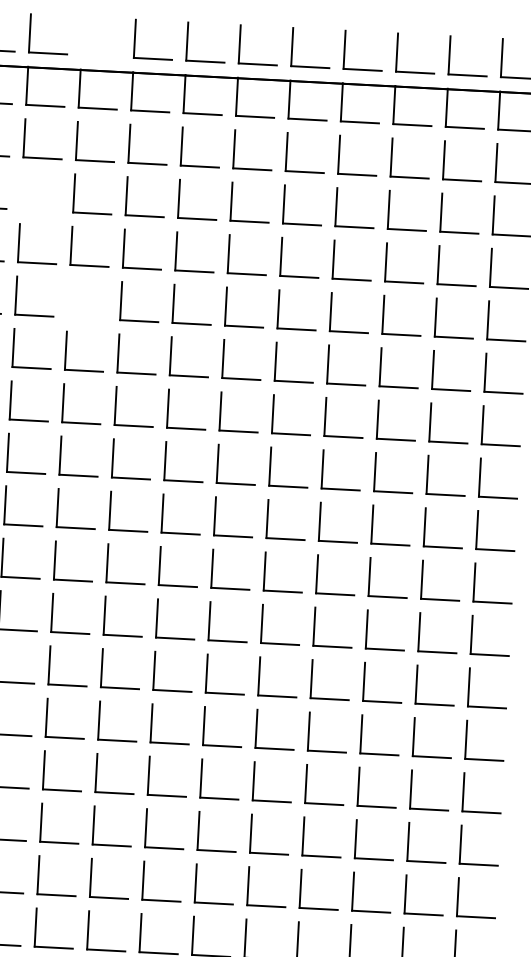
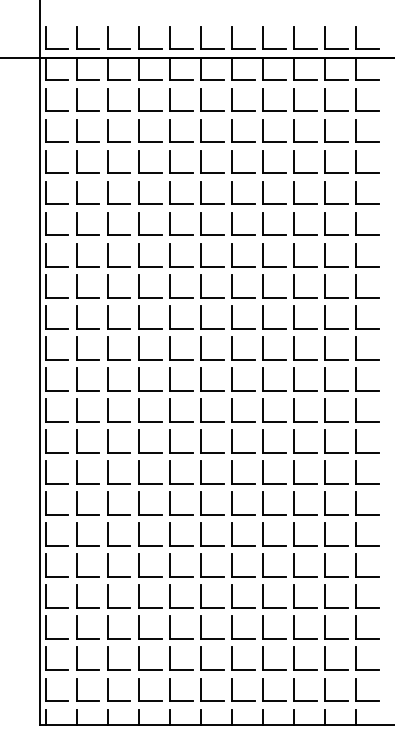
part: (83, 35) -> (108, 37), added
part: (22, 189) -> (77, 130), added
part: (69, 297) -> (108, 192), added

